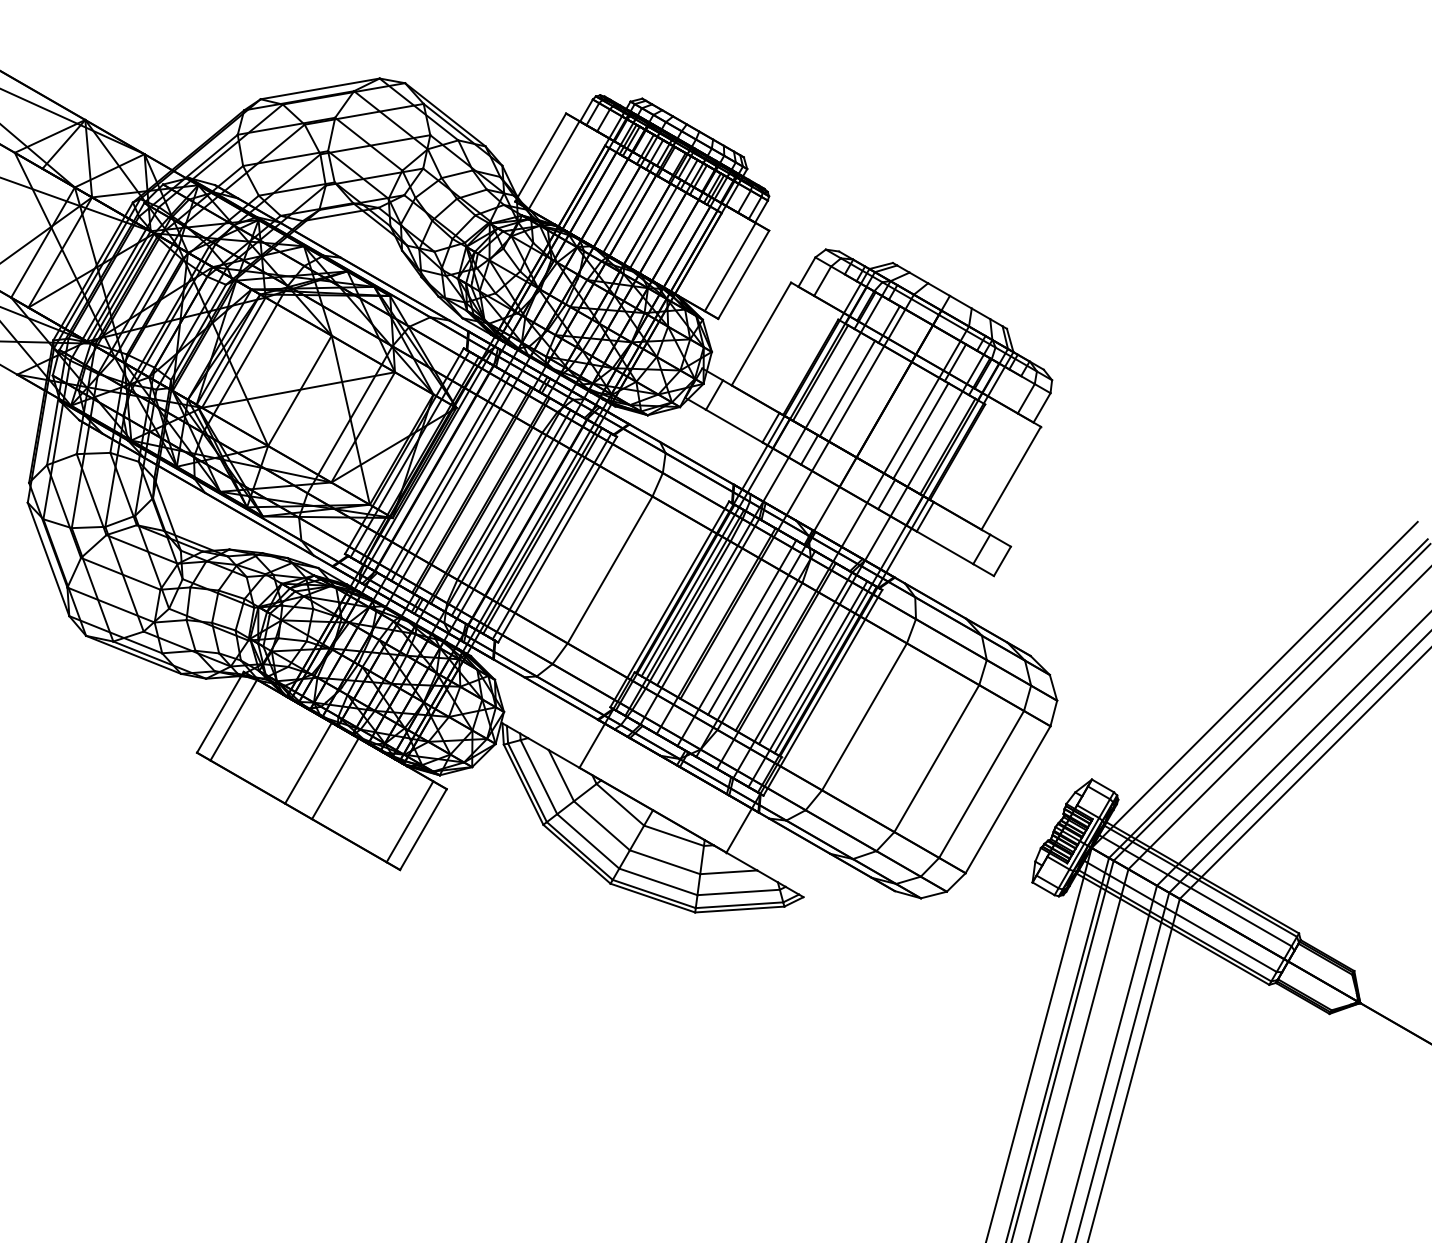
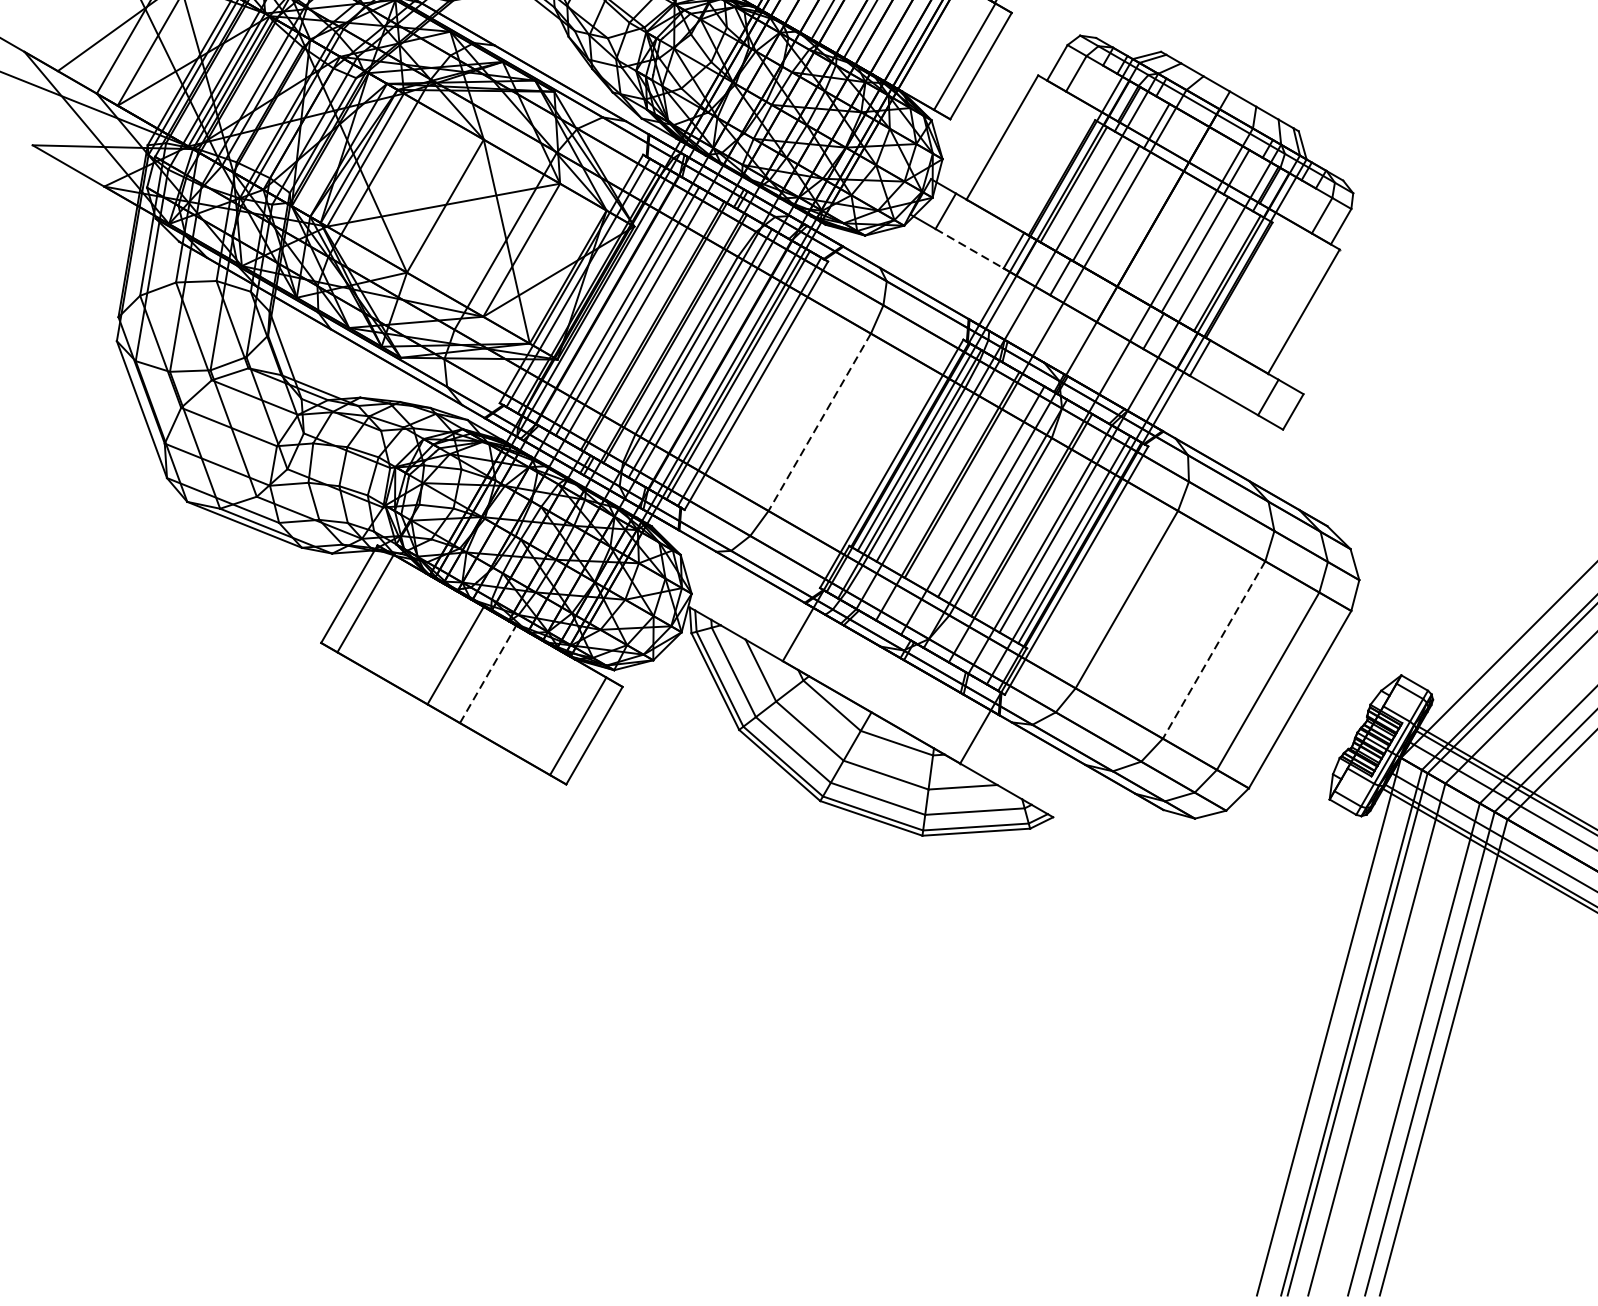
line: (734, 426) -> (969, 249), solid -> dashed
line: (610, 569) -> (820, 421), solid -> dashed
line: (936, 758) -> (1213, 649), solid -> dashed
line: (335, 778) -> (488, 674), solid -> dashed

